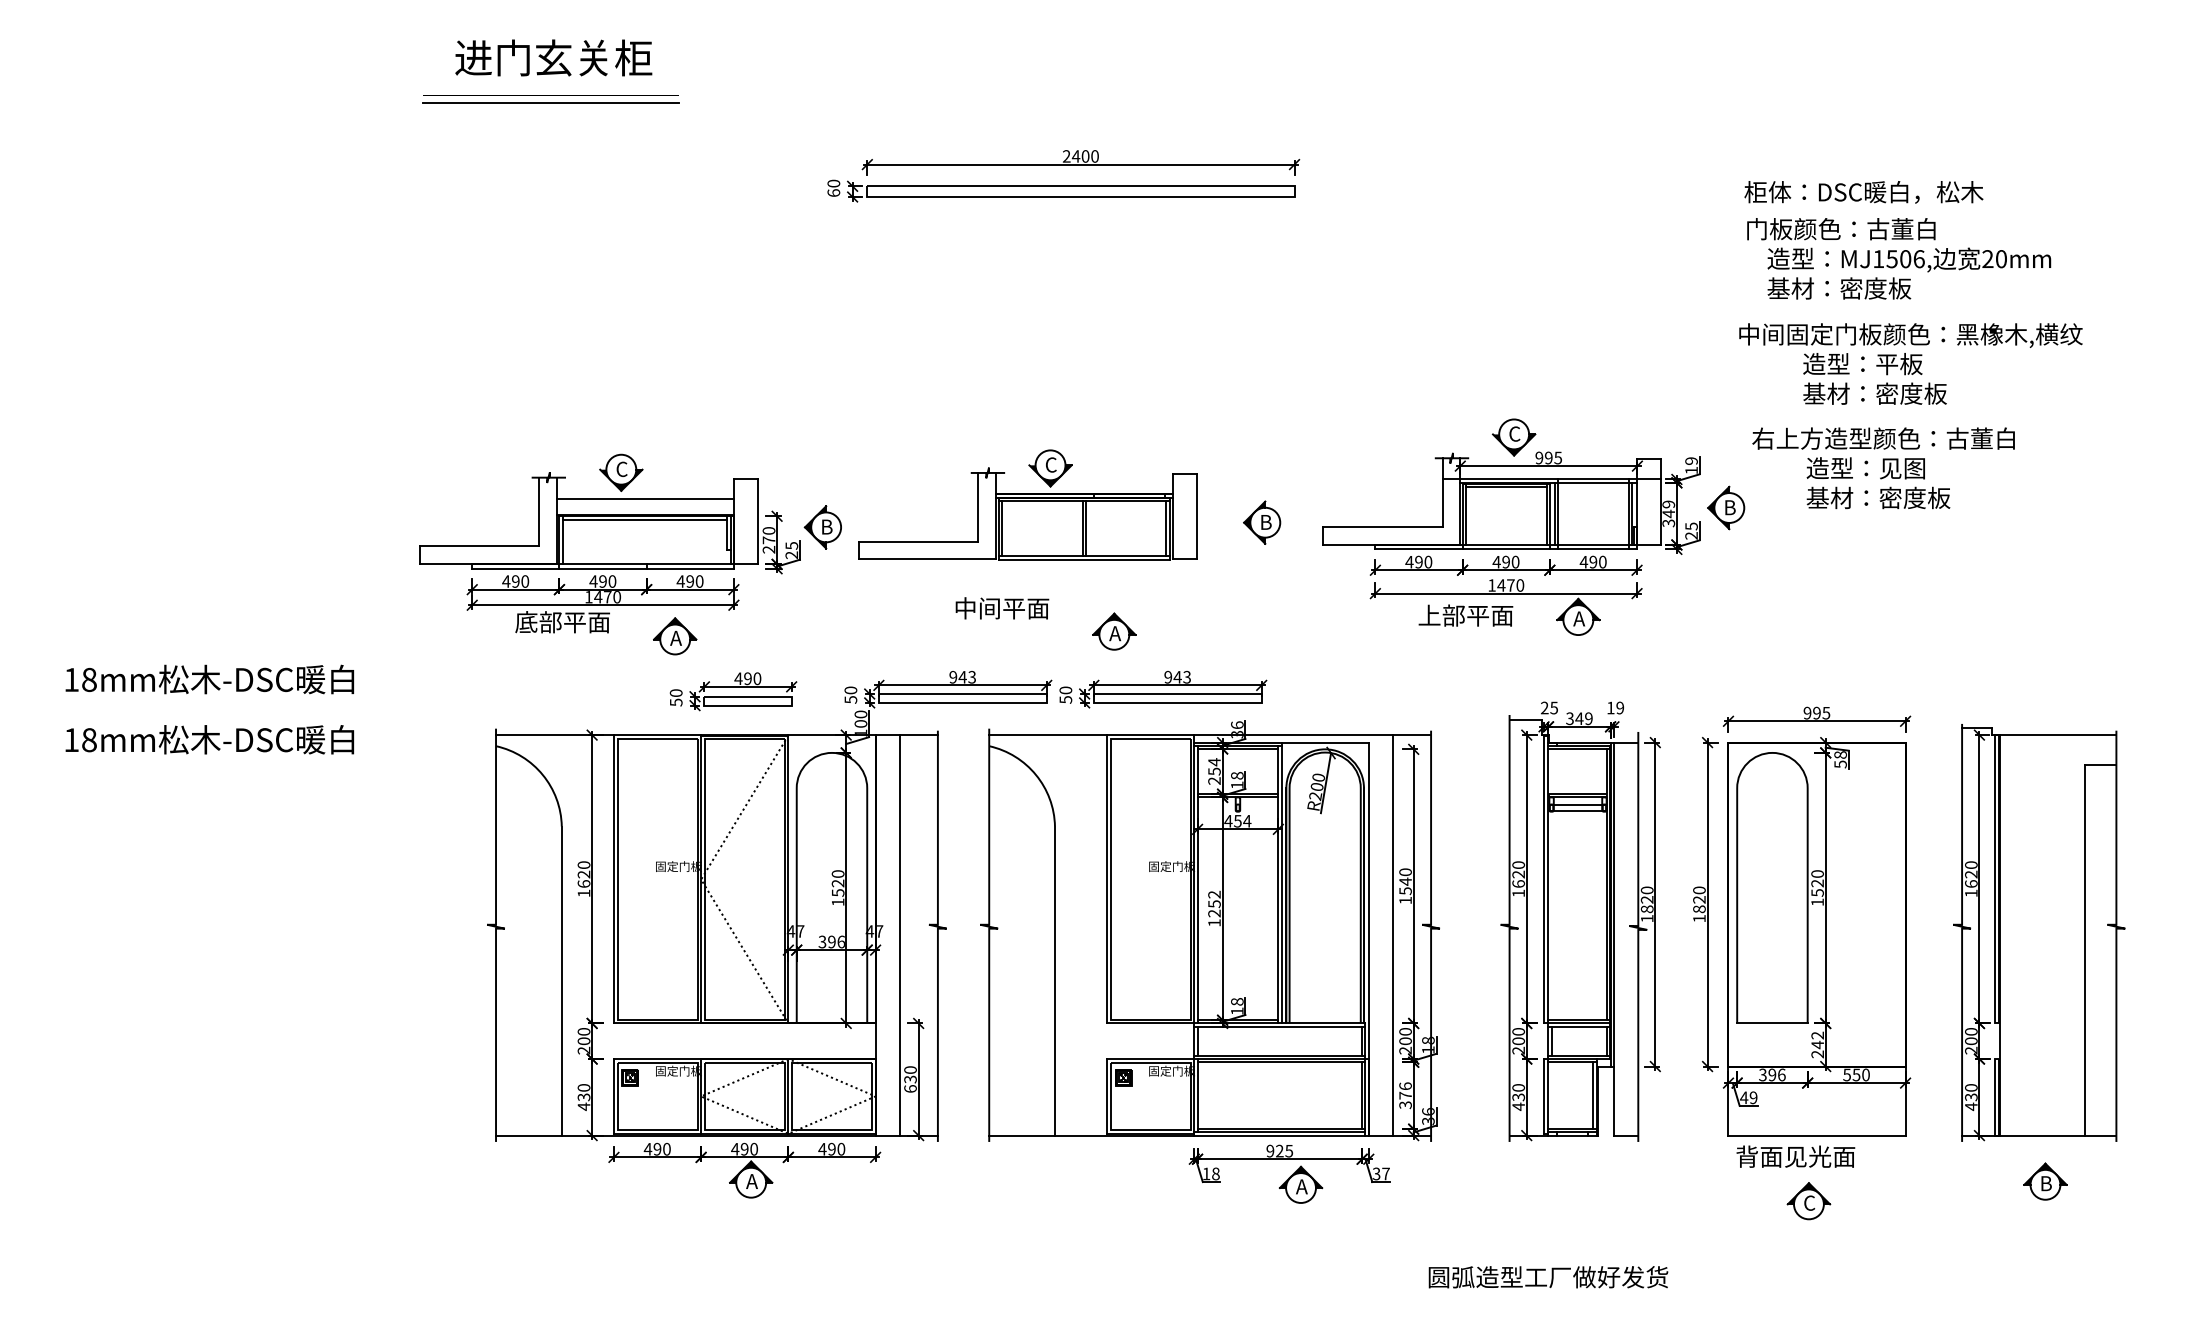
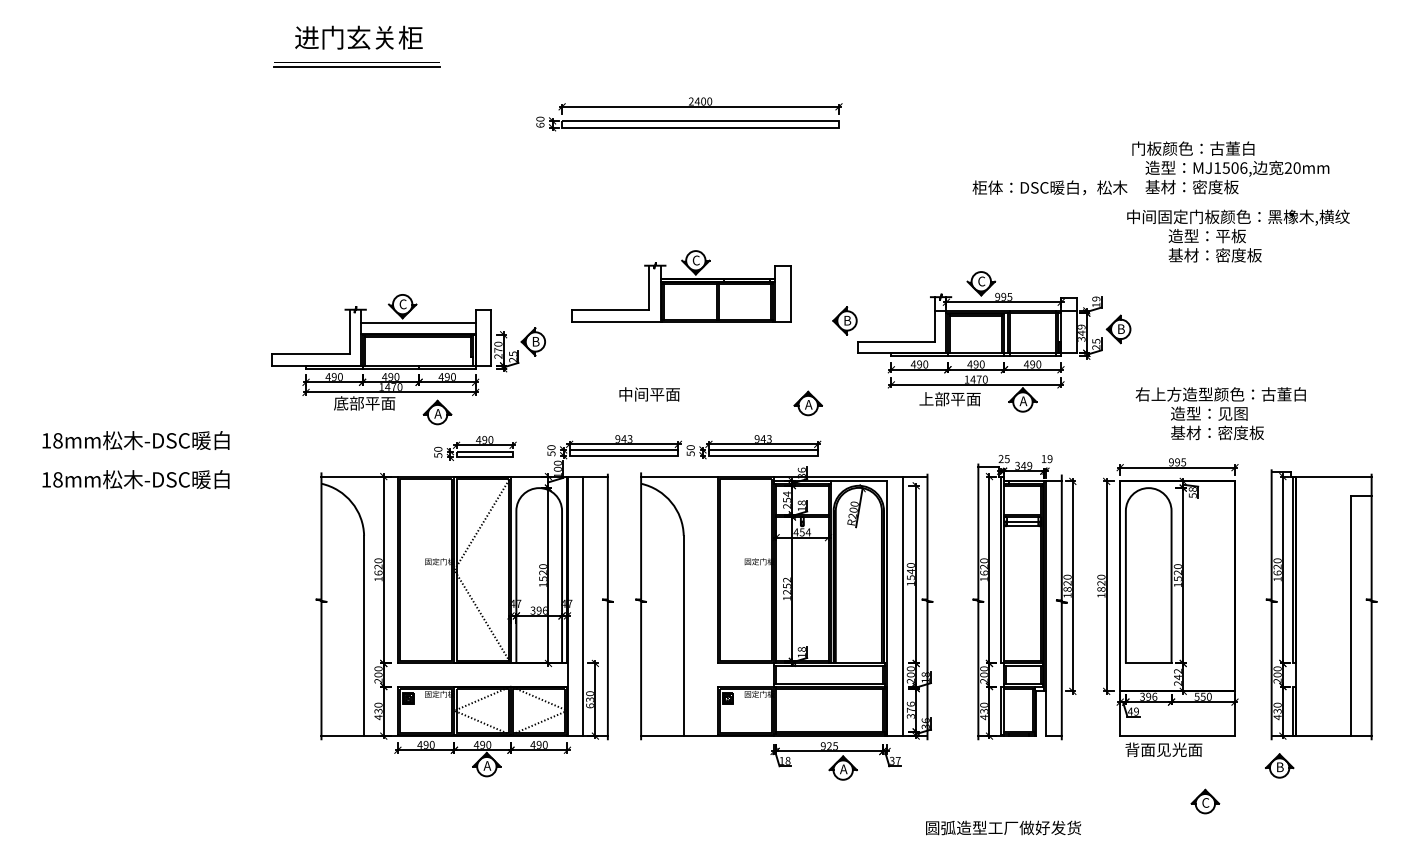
text: (1863, 191) -> (1049, 187), moved
text: (1883, 468) -> (1220, 413), moved
part: (1028, 505) -> (681, 286), moved
part: (1261, 522) -> (844, 320), moved
part: (1113, 631) -> (807, 403), moved
part: (2045, 1180) -> (1279, 765), moved
part: (1809, 1200) -> (1205, 801), moved

